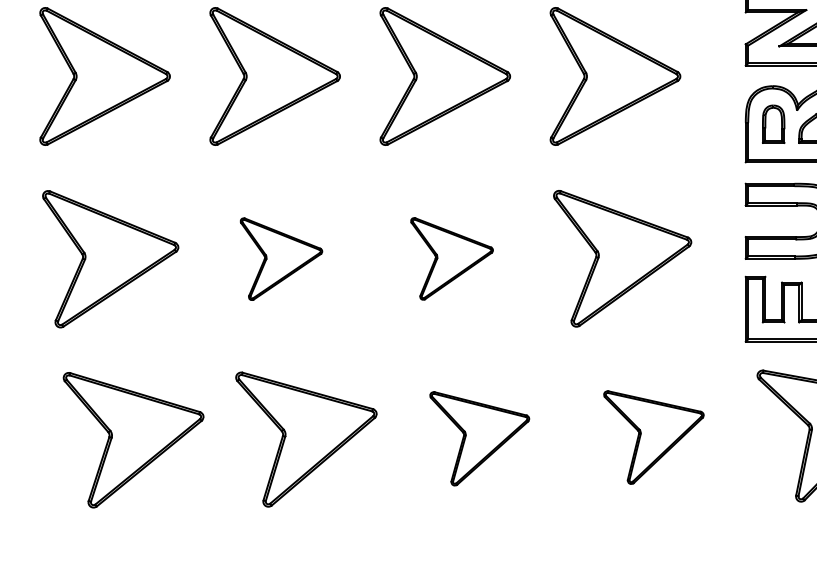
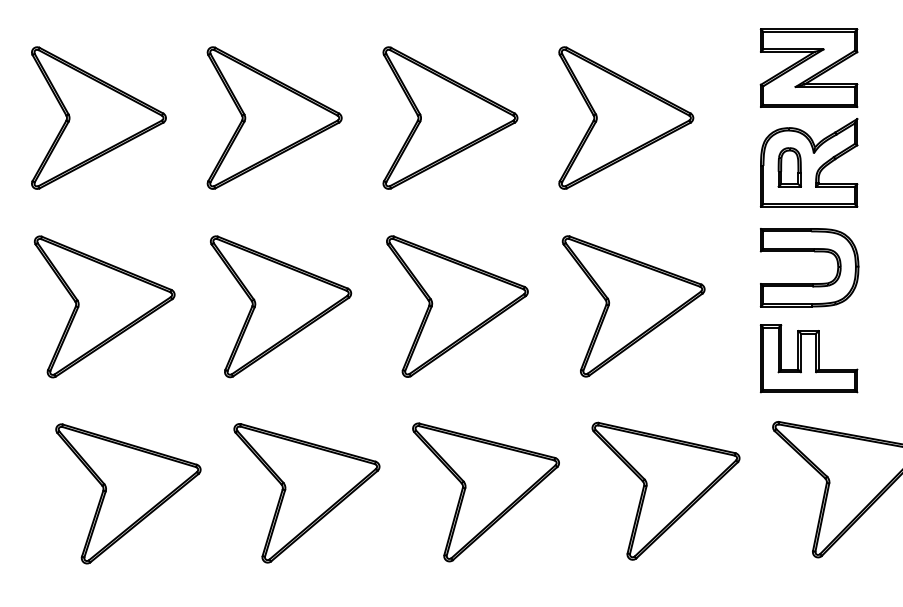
part: (281, 258) -> (281, 306), size x1.67
part: (452, 258) -> (457, 306), size x1.67
part: (653, 436) -> (665, 490), size x1.43
part: (479, 438) -> (485, 492), size x1.43

